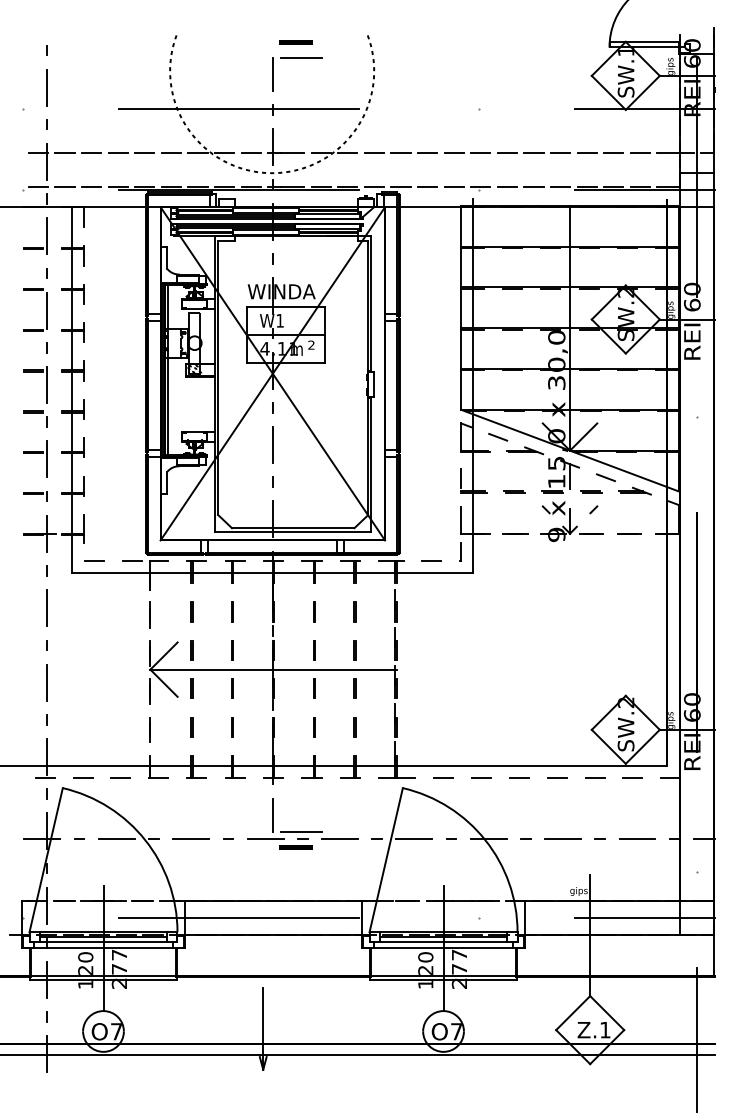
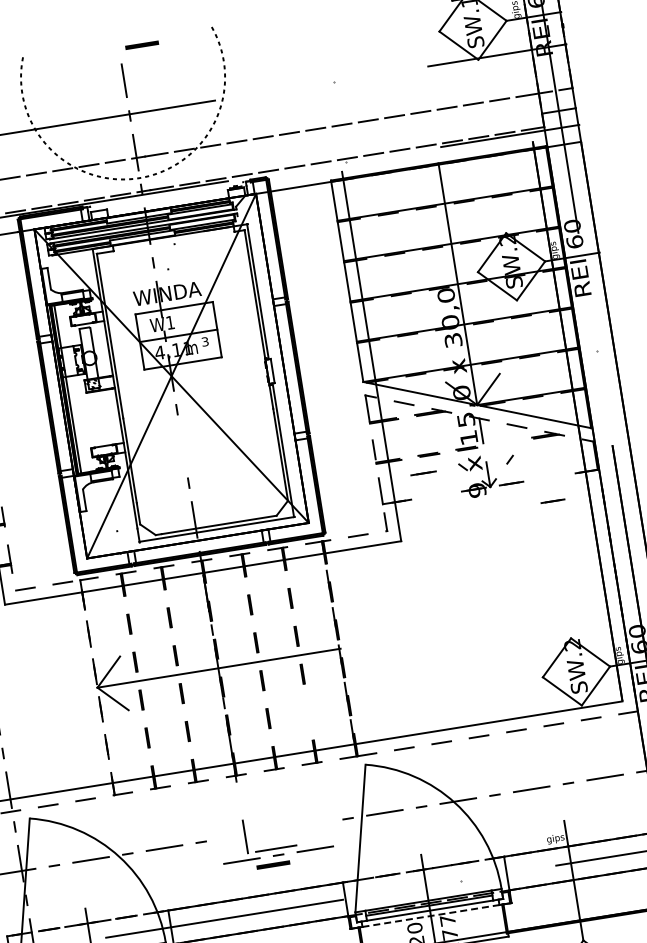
line: (301, 58) -> (150, 60), removed
text: (311, 345) -> (205, 342), 2 -> 3
line: (272, 444) -> (182, 446), removed
line: (591, 491) -> (504, 442), removed
line: (515, 533) -> (423, 473), moved
line: (629, 533) -> (552, 501), moved
line: (354, 727) -> (308, 712), removed
part: (302, 831) -> (277, 848), moved
line: (444, 947) -> (431, 915), solid -> dashed

